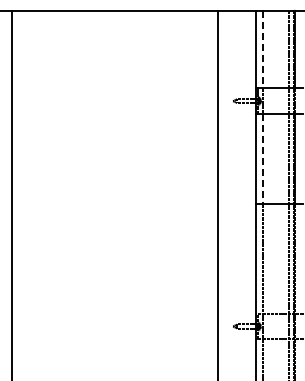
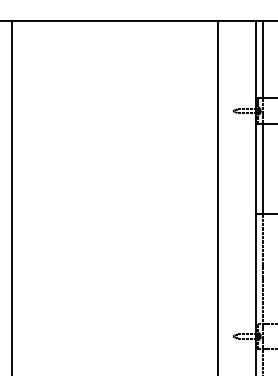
line: (262, 49) -> (262, 59), dashed -> solid
line: (262, 159) -> (262, 169), dashed -> solid

